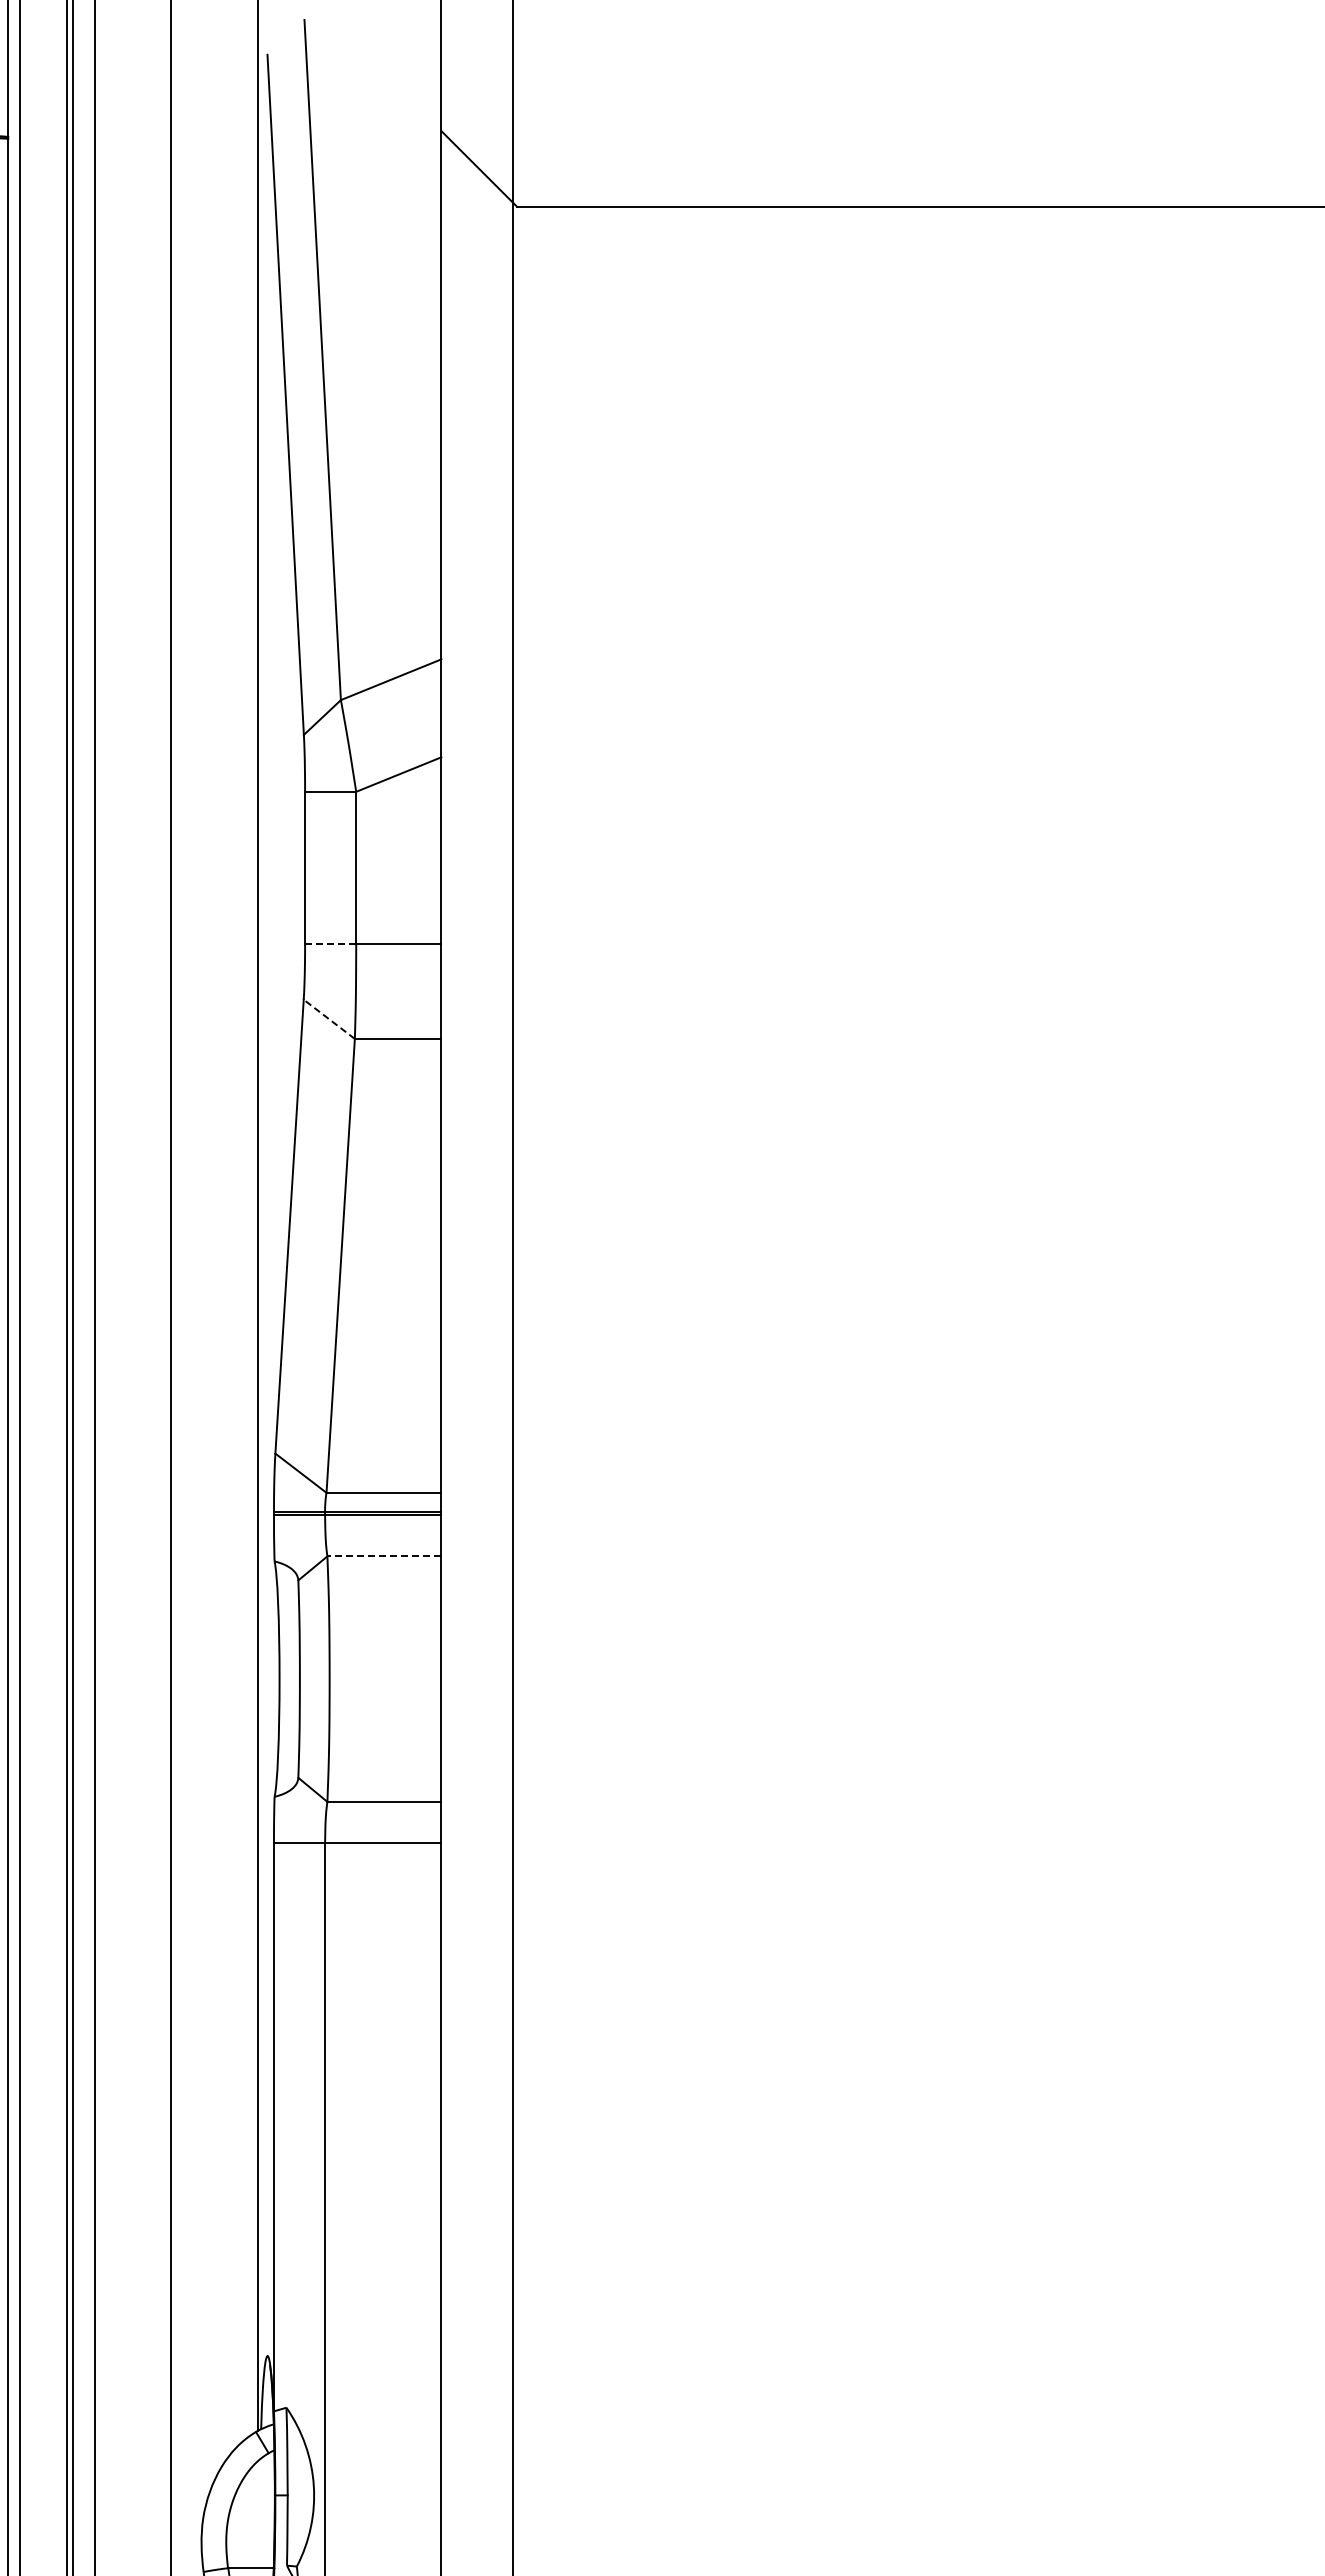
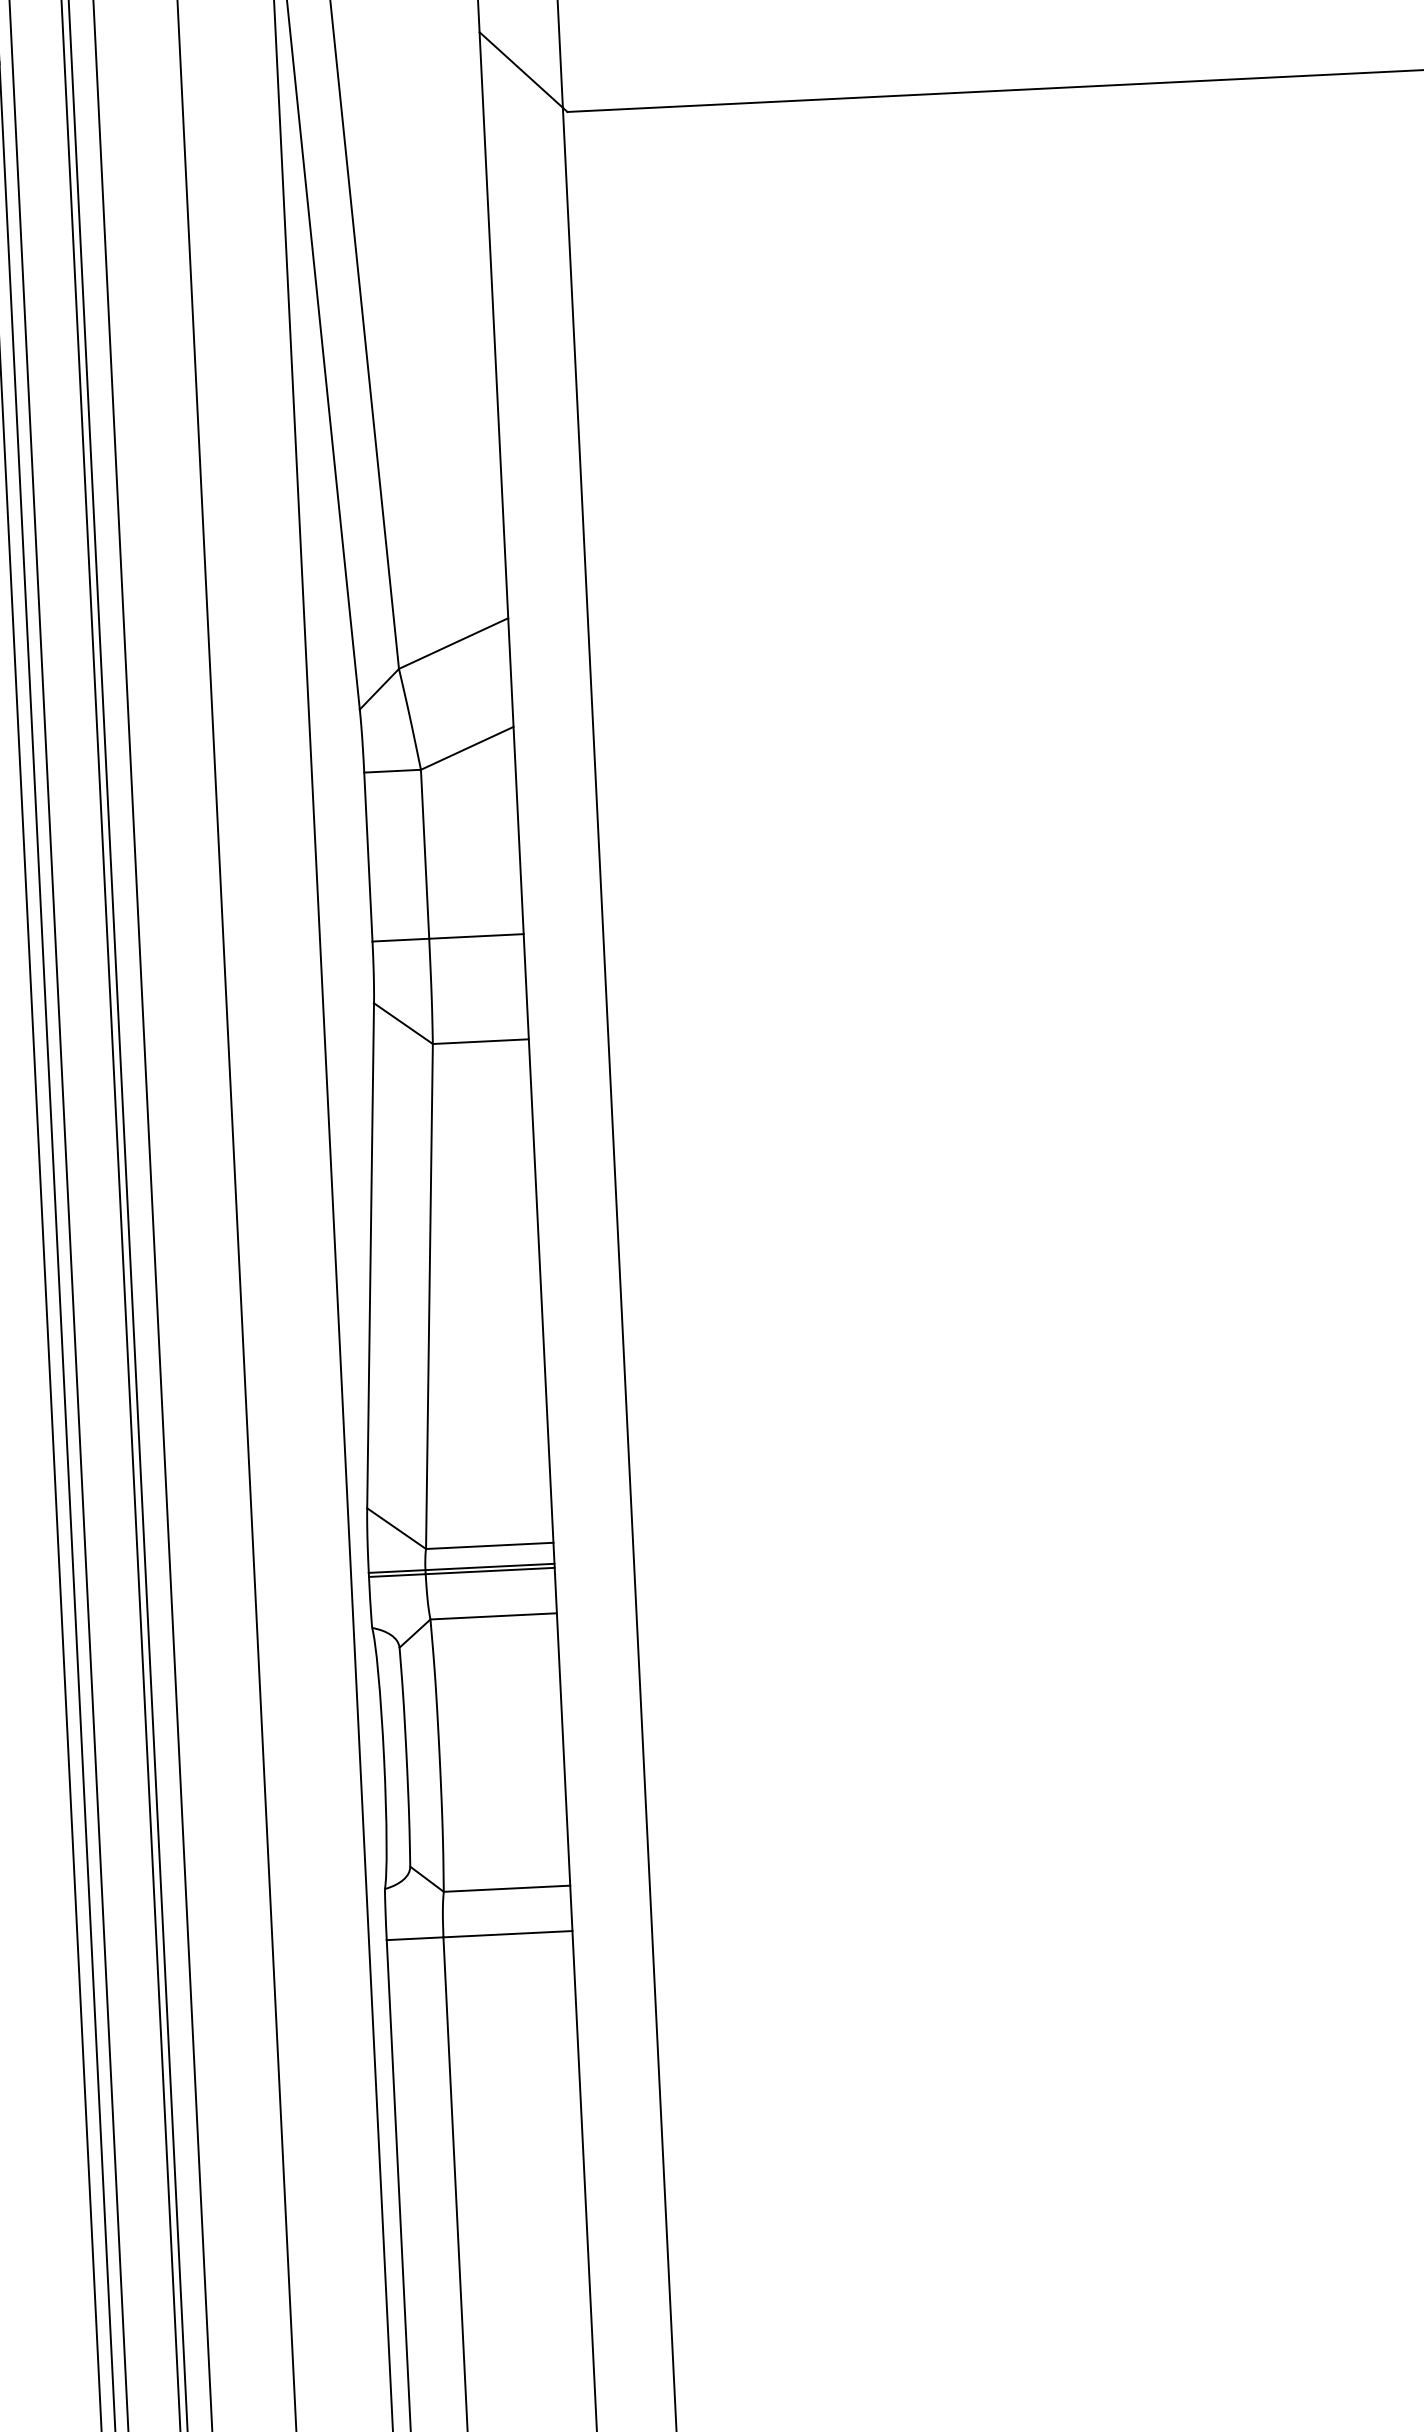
line: (330, 944) -> (400, 940), dashed -> solid
line: (328, 1019) -> (402, 1023), dashed -> solid
line: (384, 1556) -> (493, 1616), dashed -> solid

